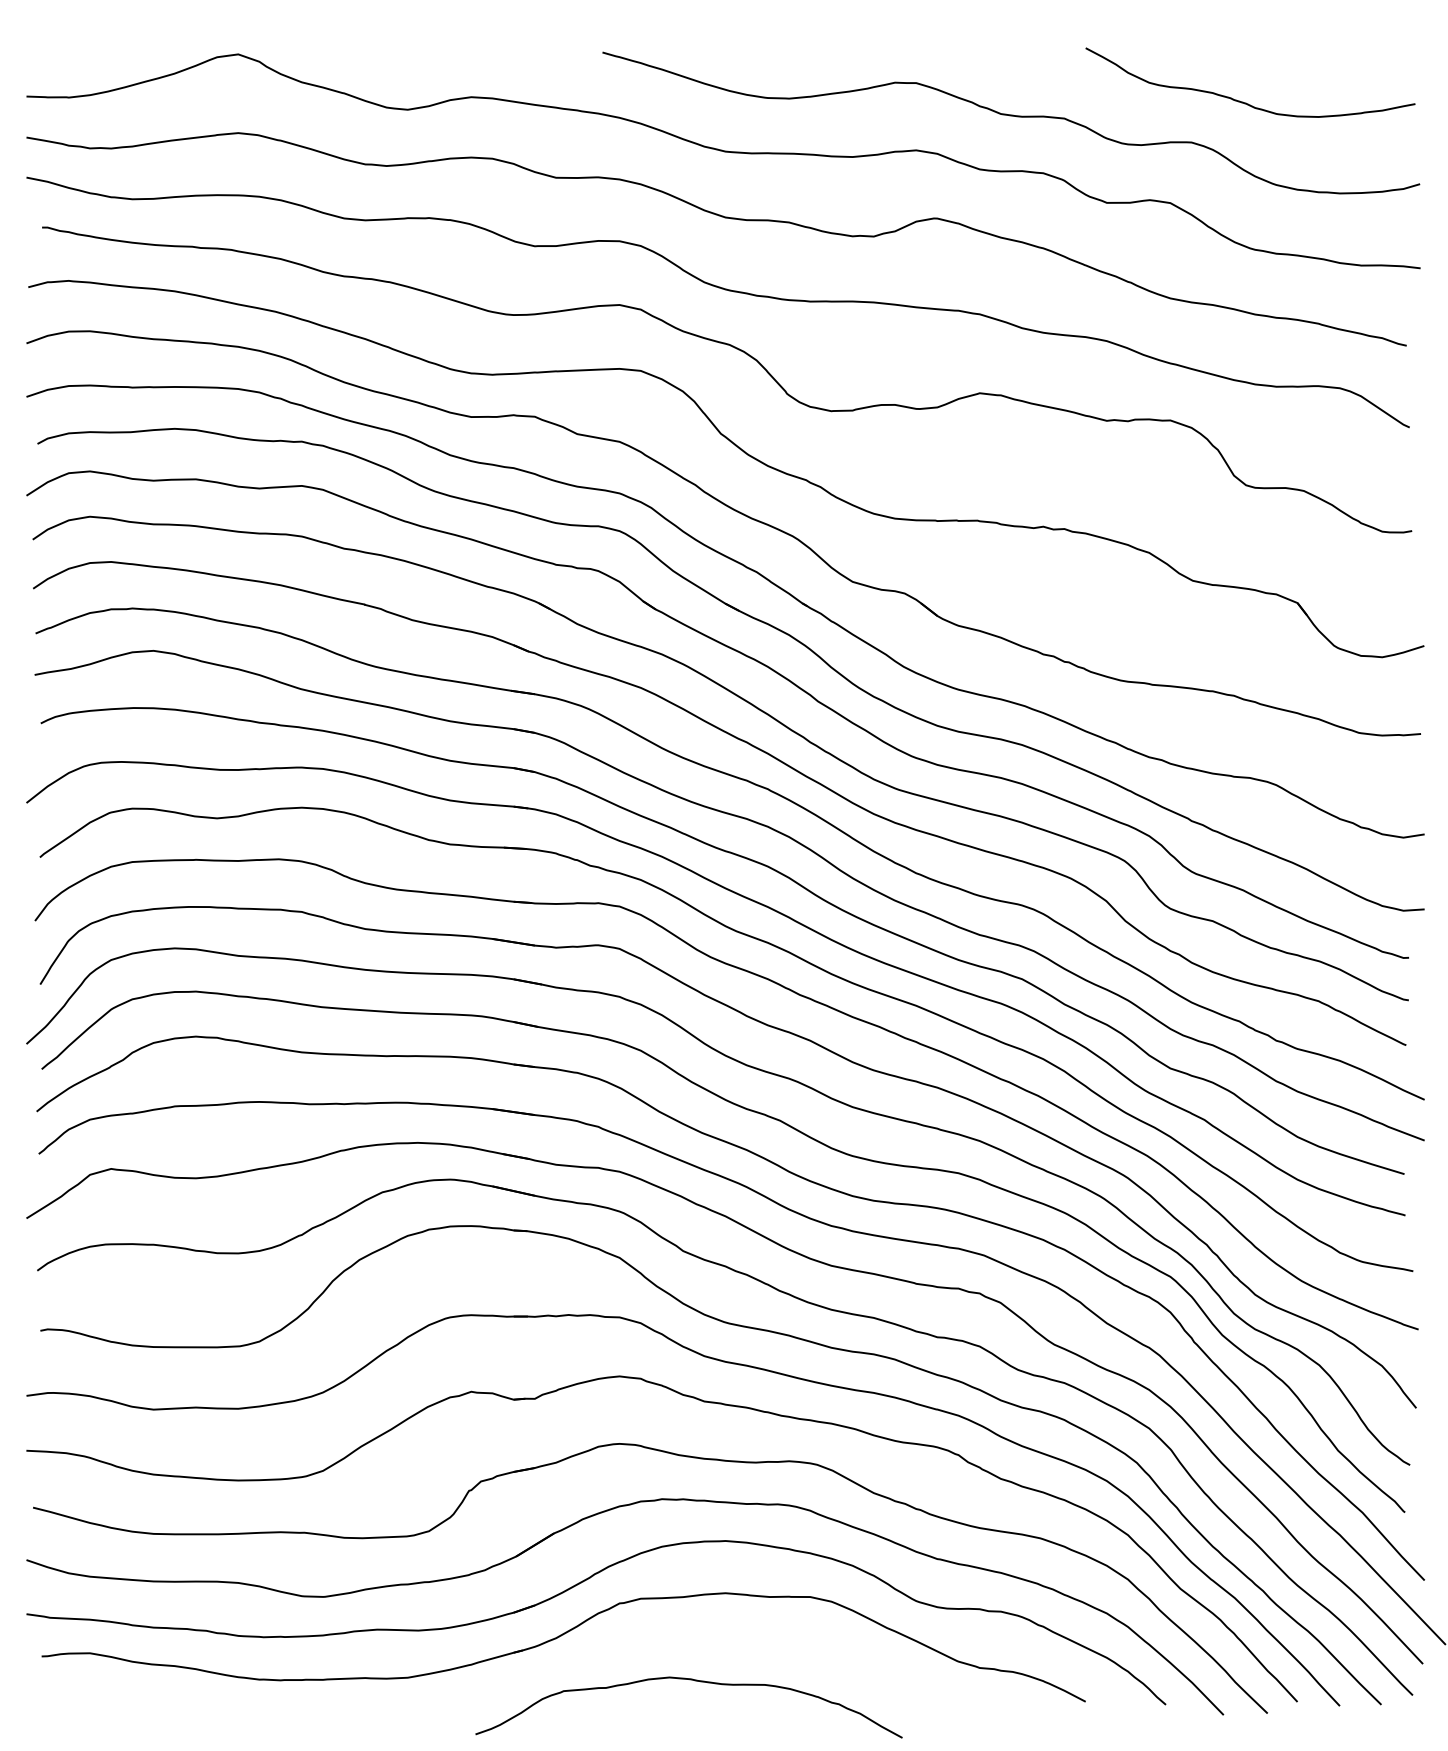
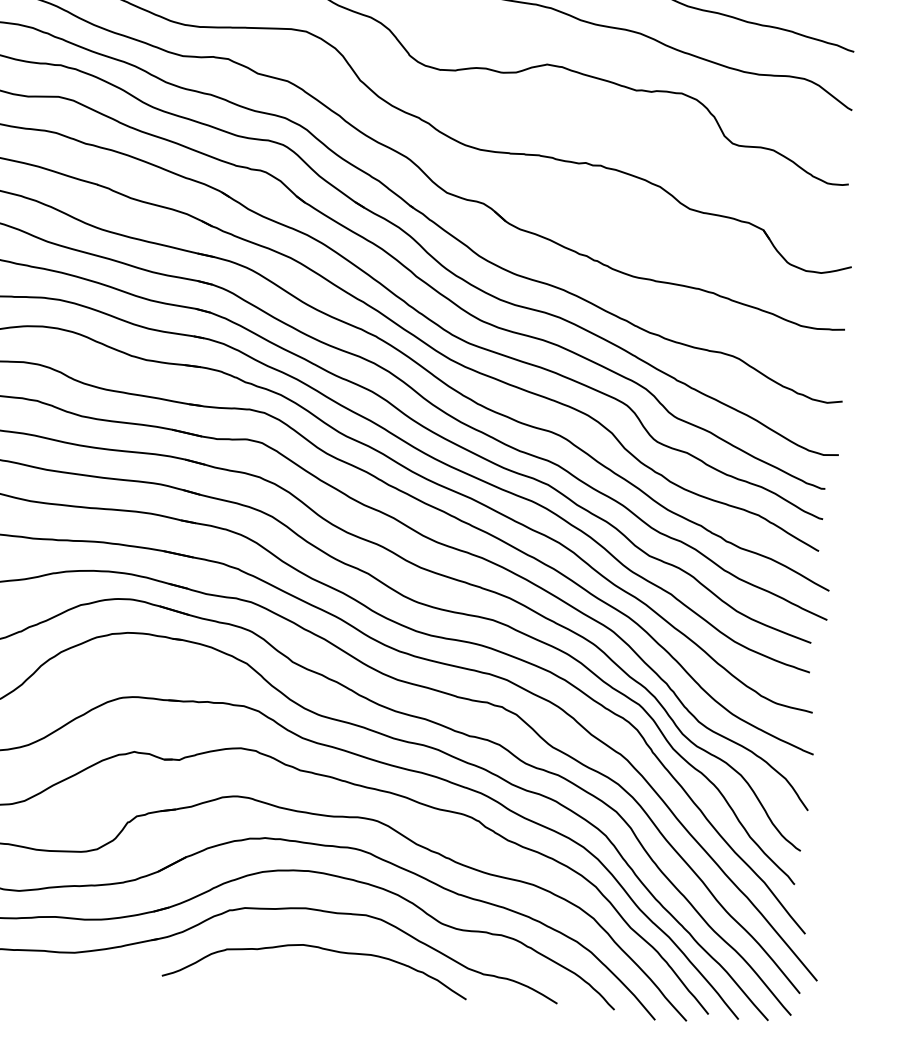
curve: (694, 1681) -> (320, 949), moved

